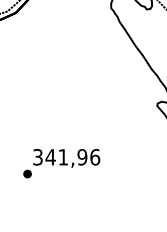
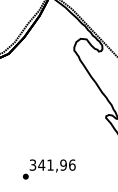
text: (61, 163) -> (49, 169), moved

